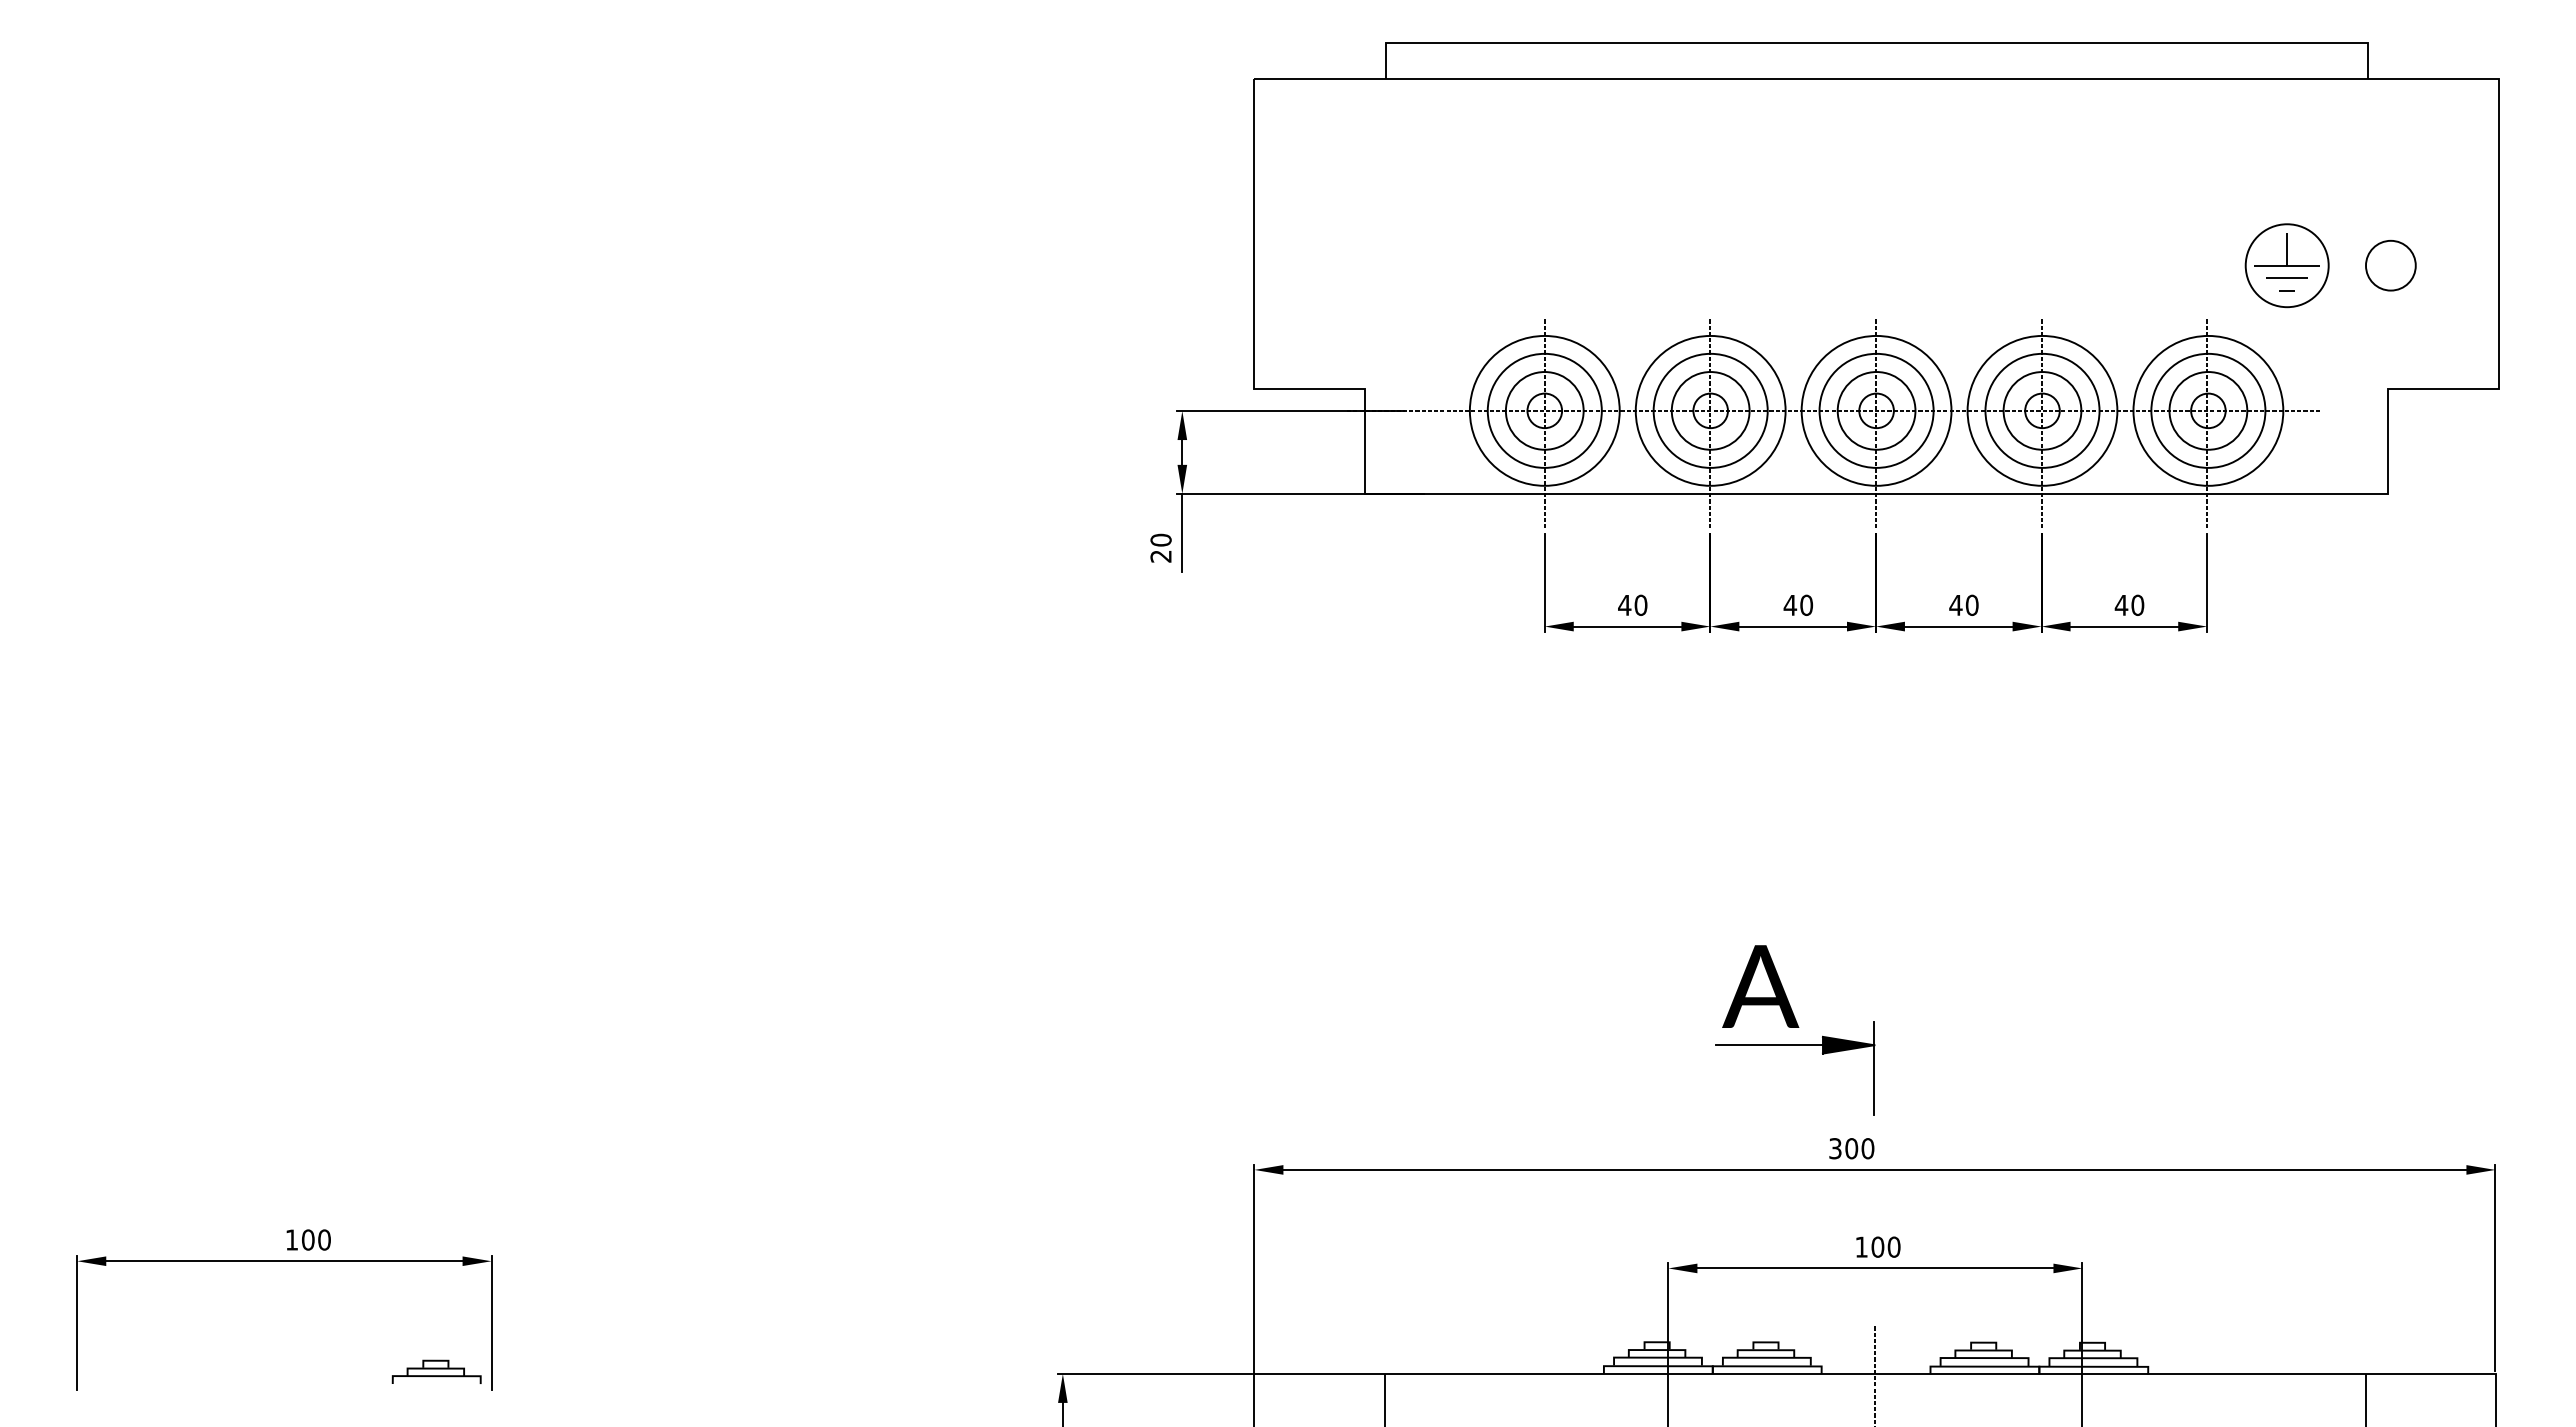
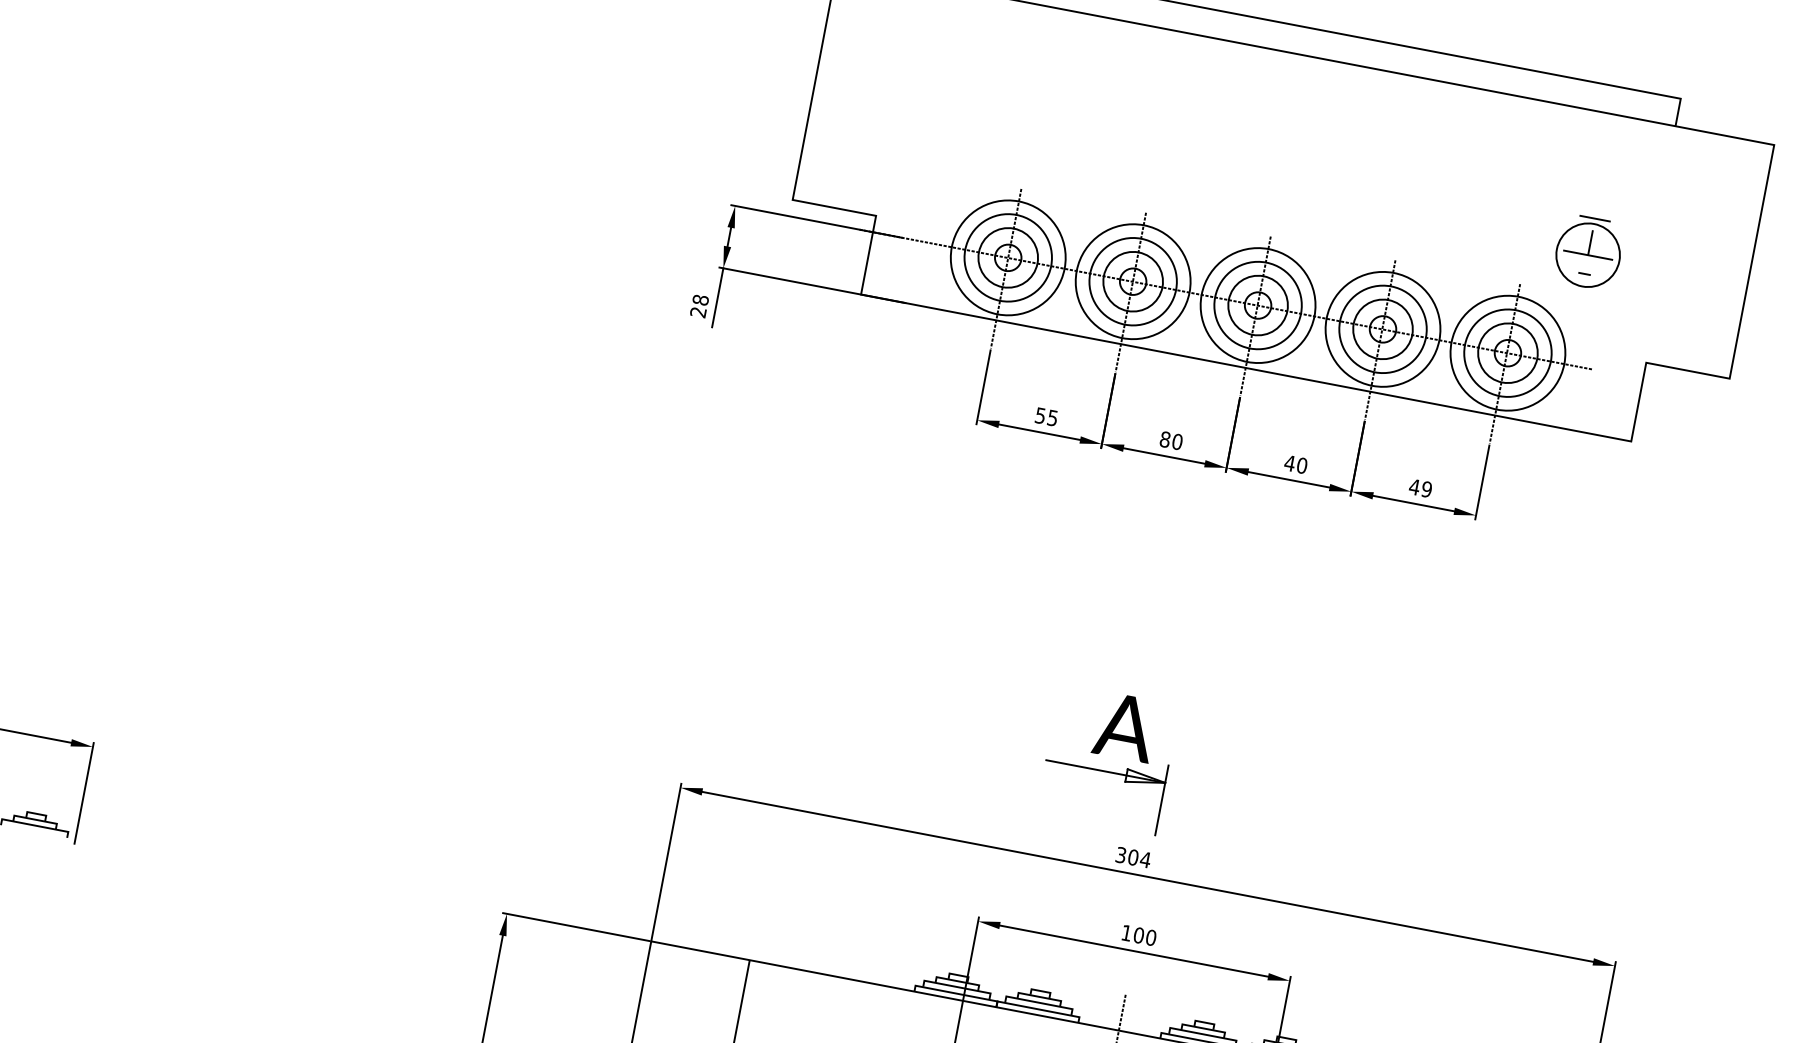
part: (2390, 265) -> (1665, 269), removed
line: (2286, 277) -> (1594, 218), moved
text: (1160, 539) -> (700, 299), 20 -> 28
text: (1632, 605) -> (1046, 417), 40 -> 55
text: (1790, 605) -> (1165, 439), 40 -> 80
text: (2137, 605) -> (1426, 489), 40 -> 49
text: (1760, 986) -> (1125, 727), moved
fill: (1848, 1044) -> (1145, 778), removed
text: (1867, 1148) -> (1145, 859), 300 -> 304

